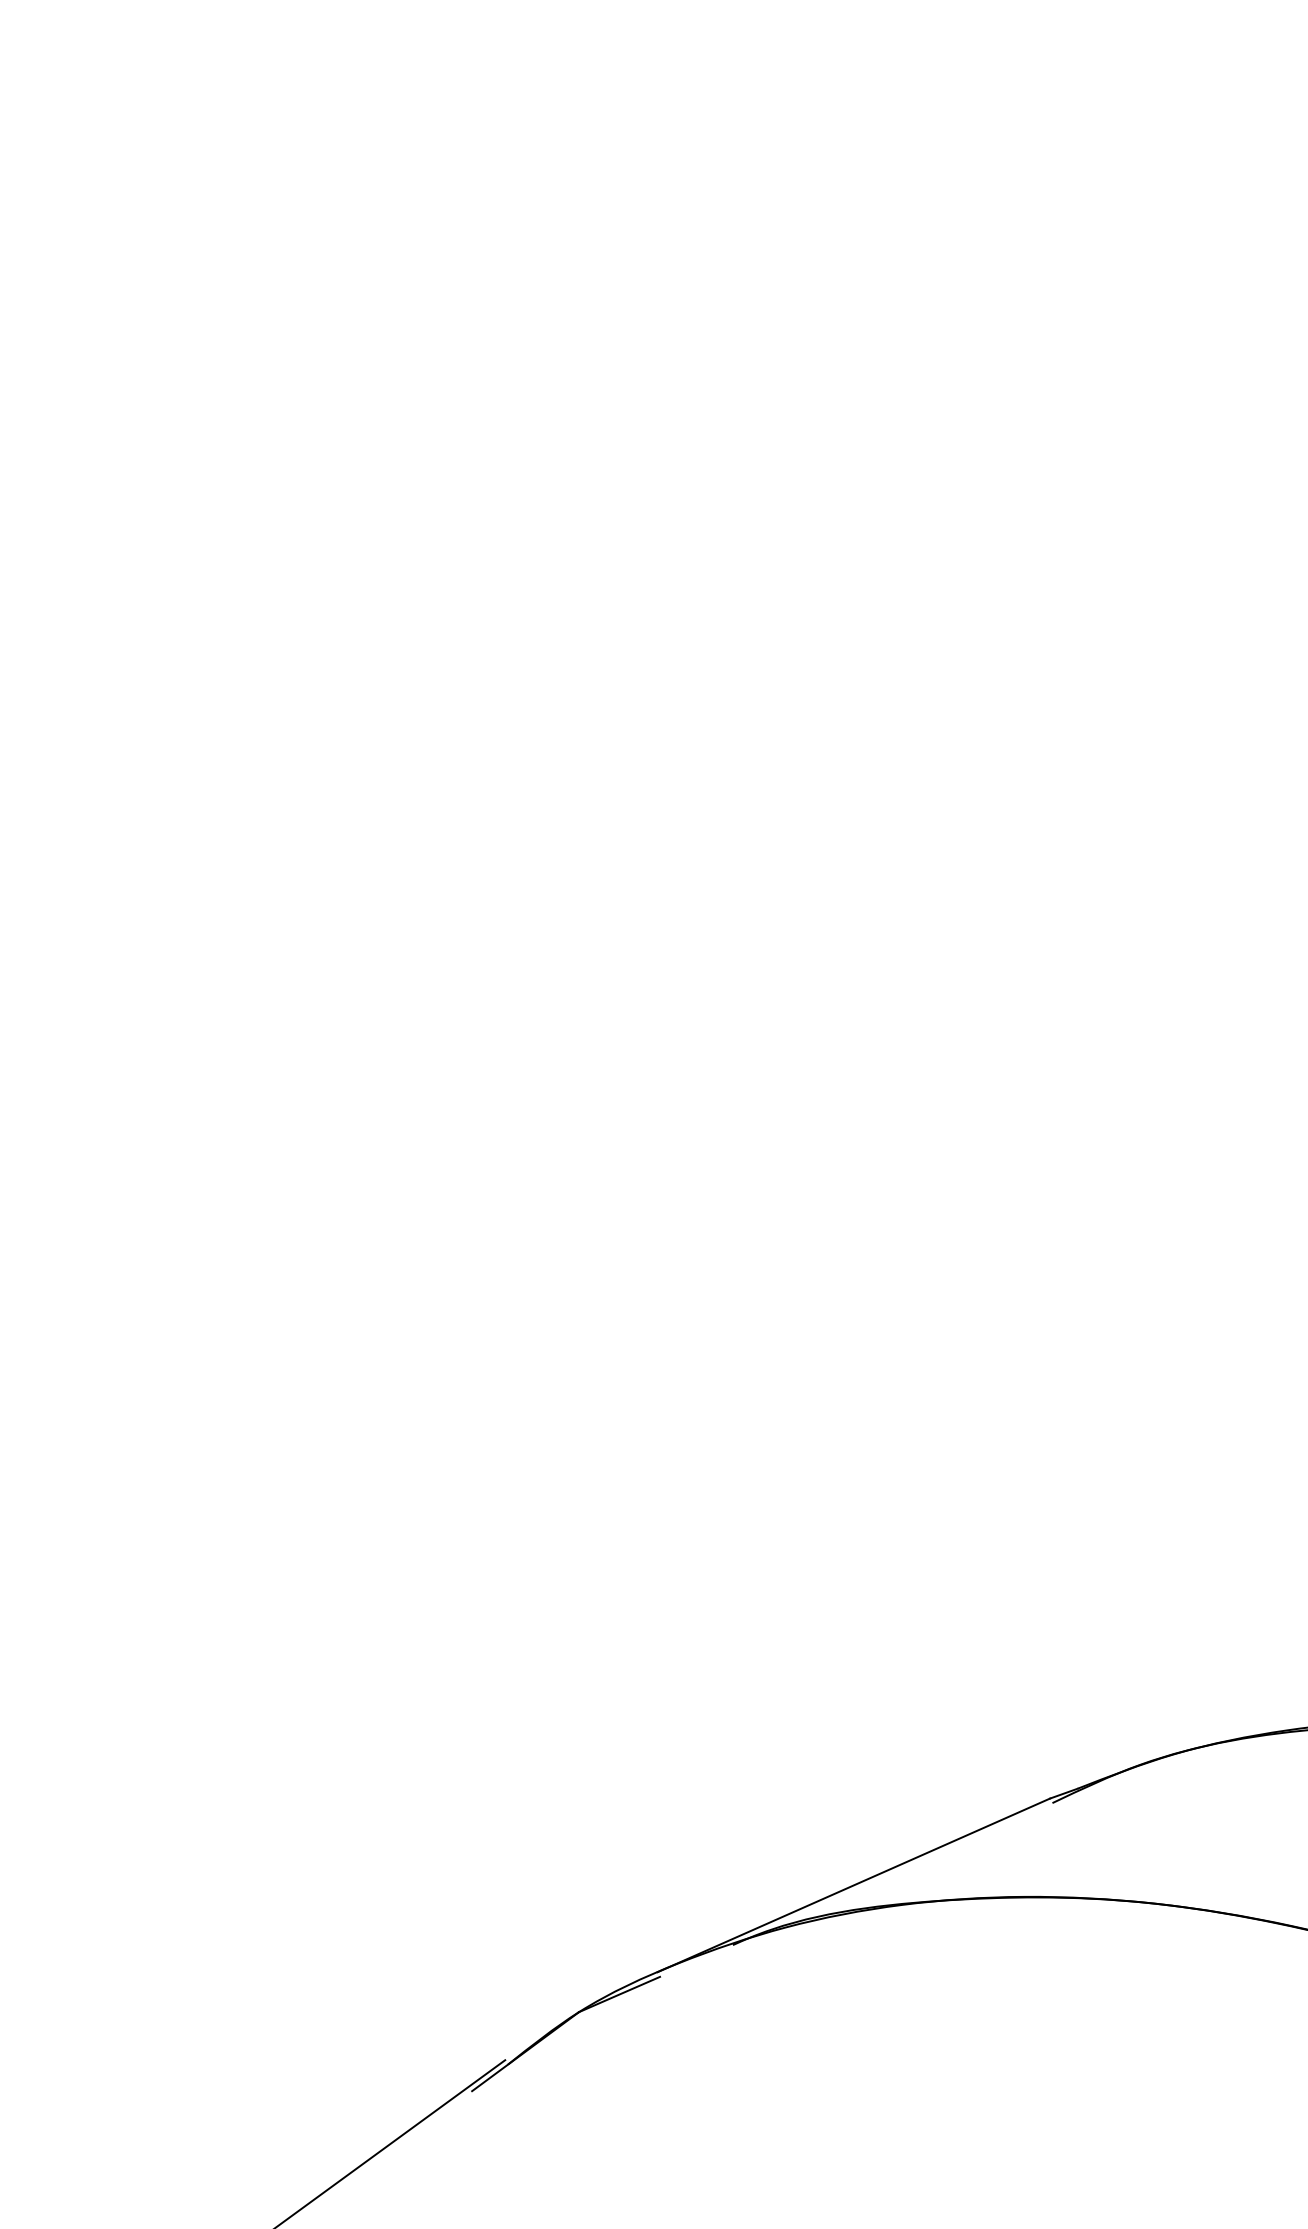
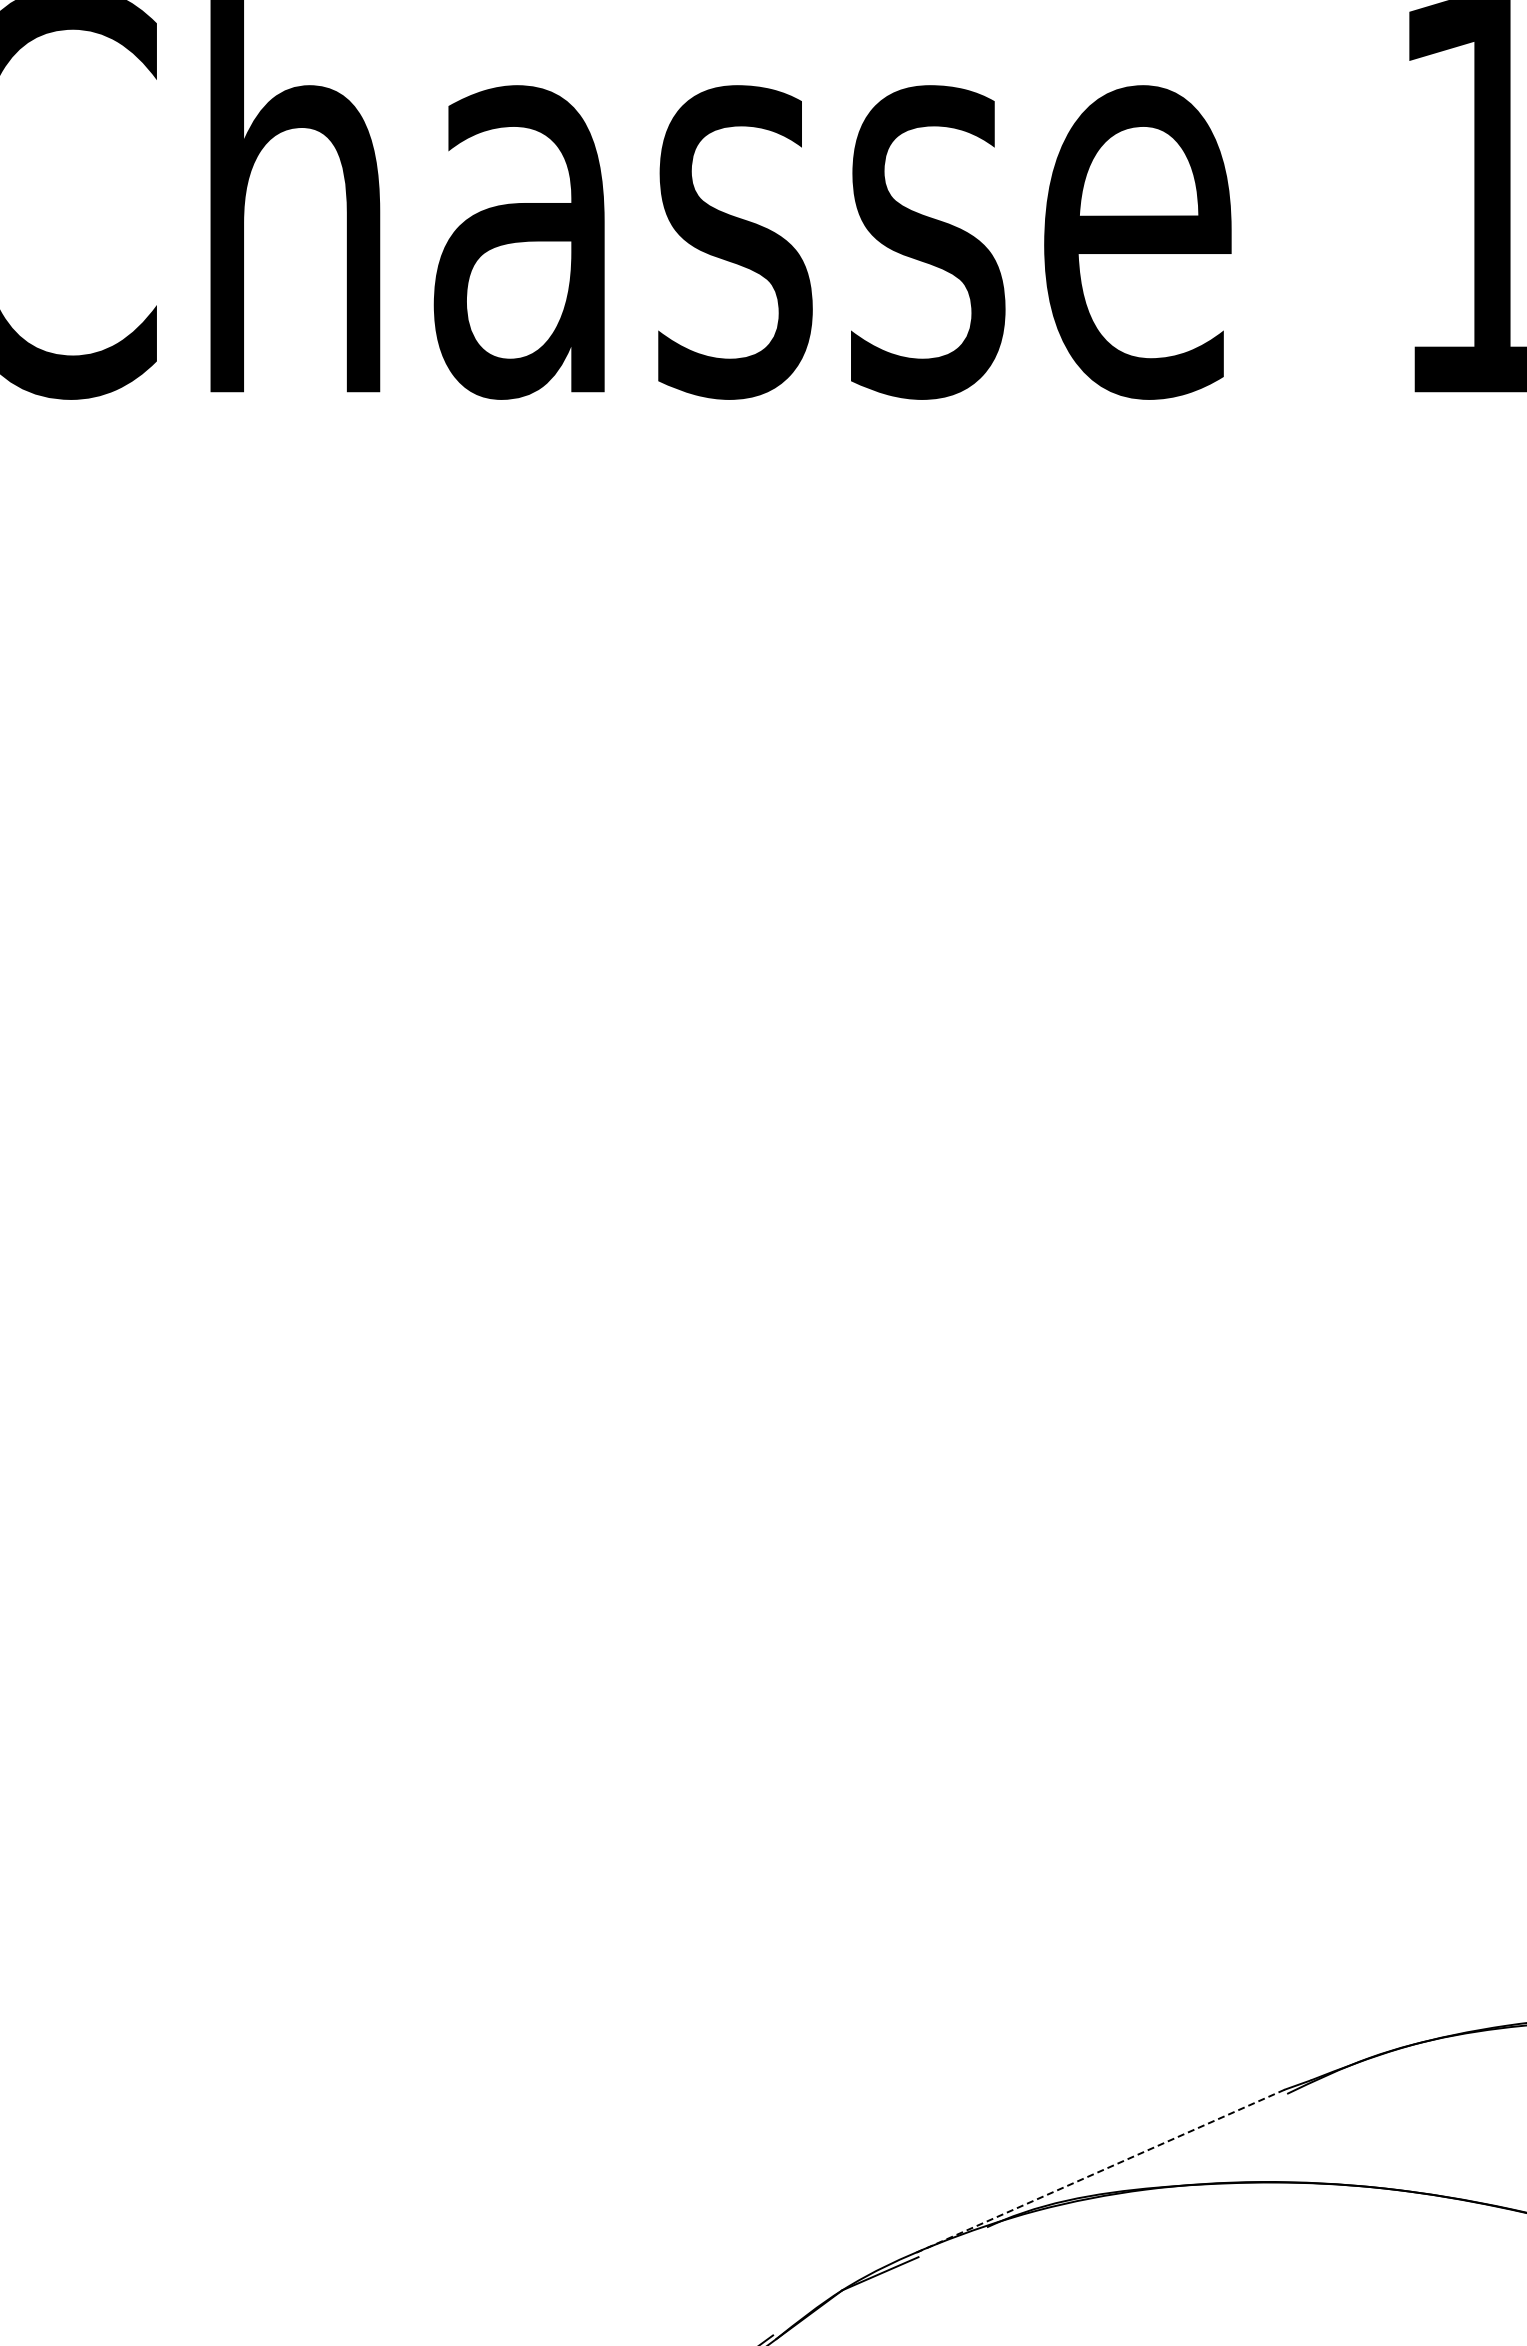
line: (853, 1885) -> (1100, 2171), solid -> dashed

